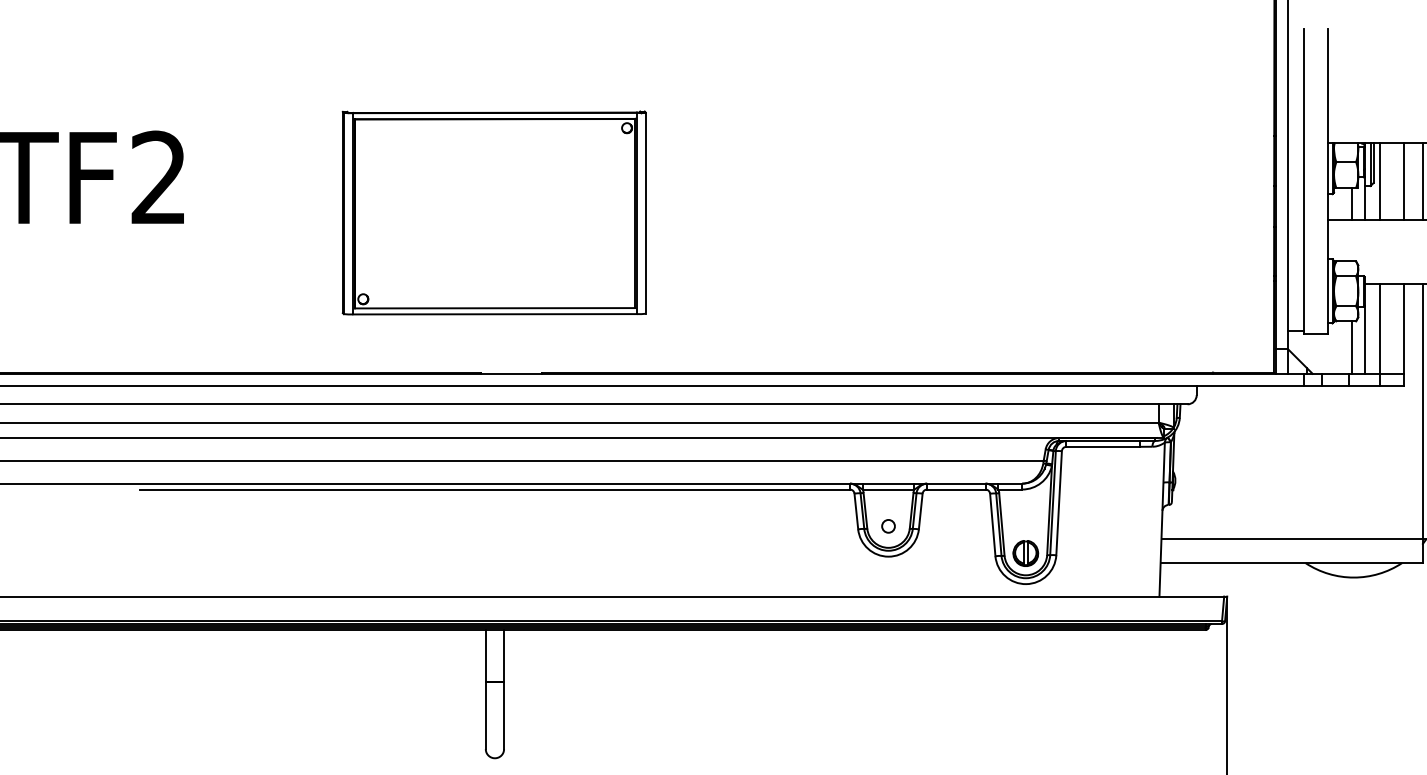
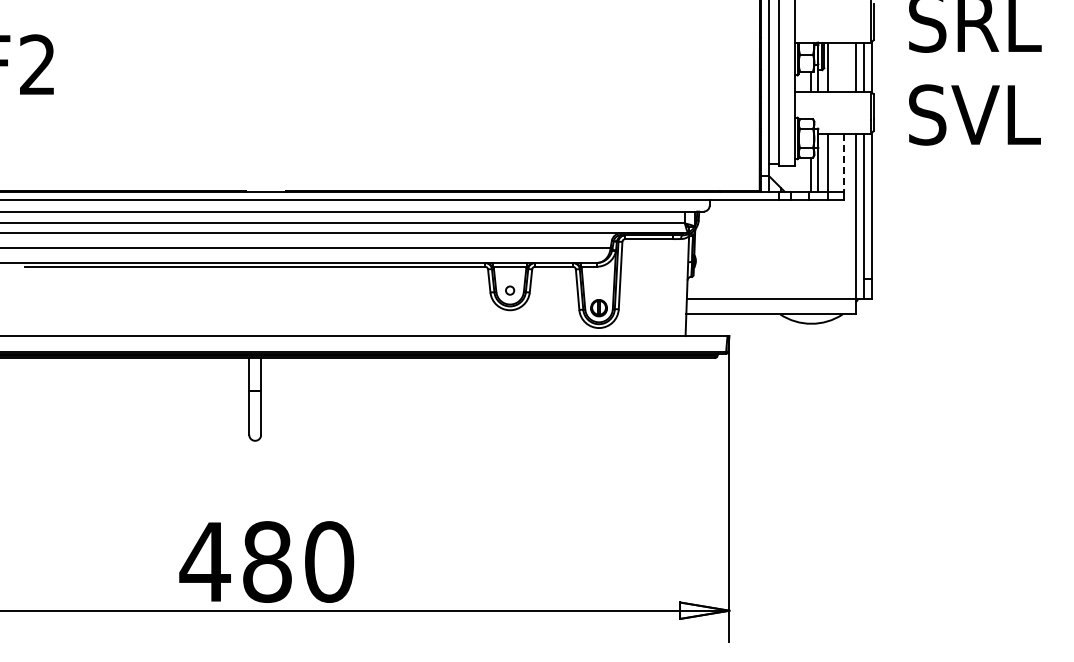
line: (1404, 181) -> (844, 67), removed
part: (493, 212) -> (254, 87), removed
line: (1404, 330) -> (844, 163), solid -> dashed

